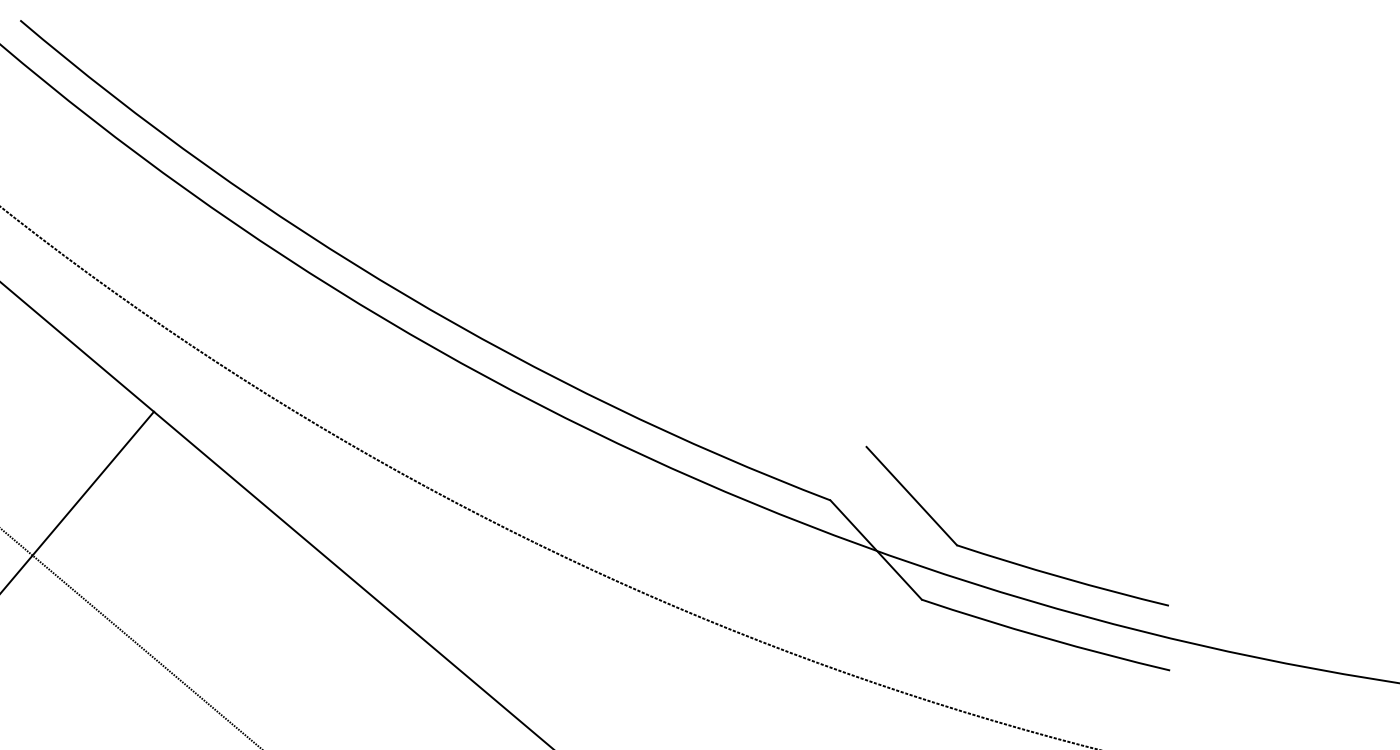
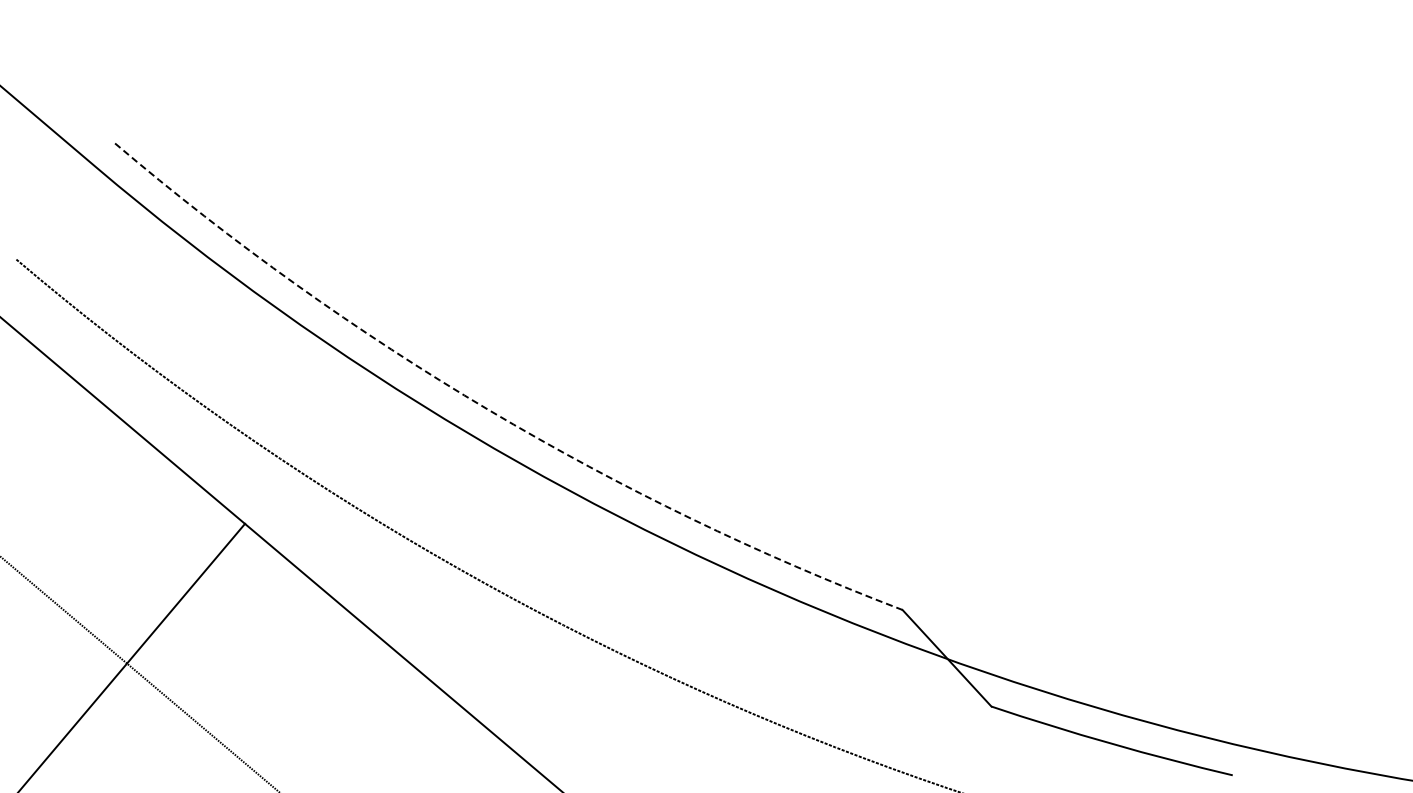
arc: (405, 295) -> (489, 410), solid -> dashed
part: (1006, 559) -> (1073, 667), removed

